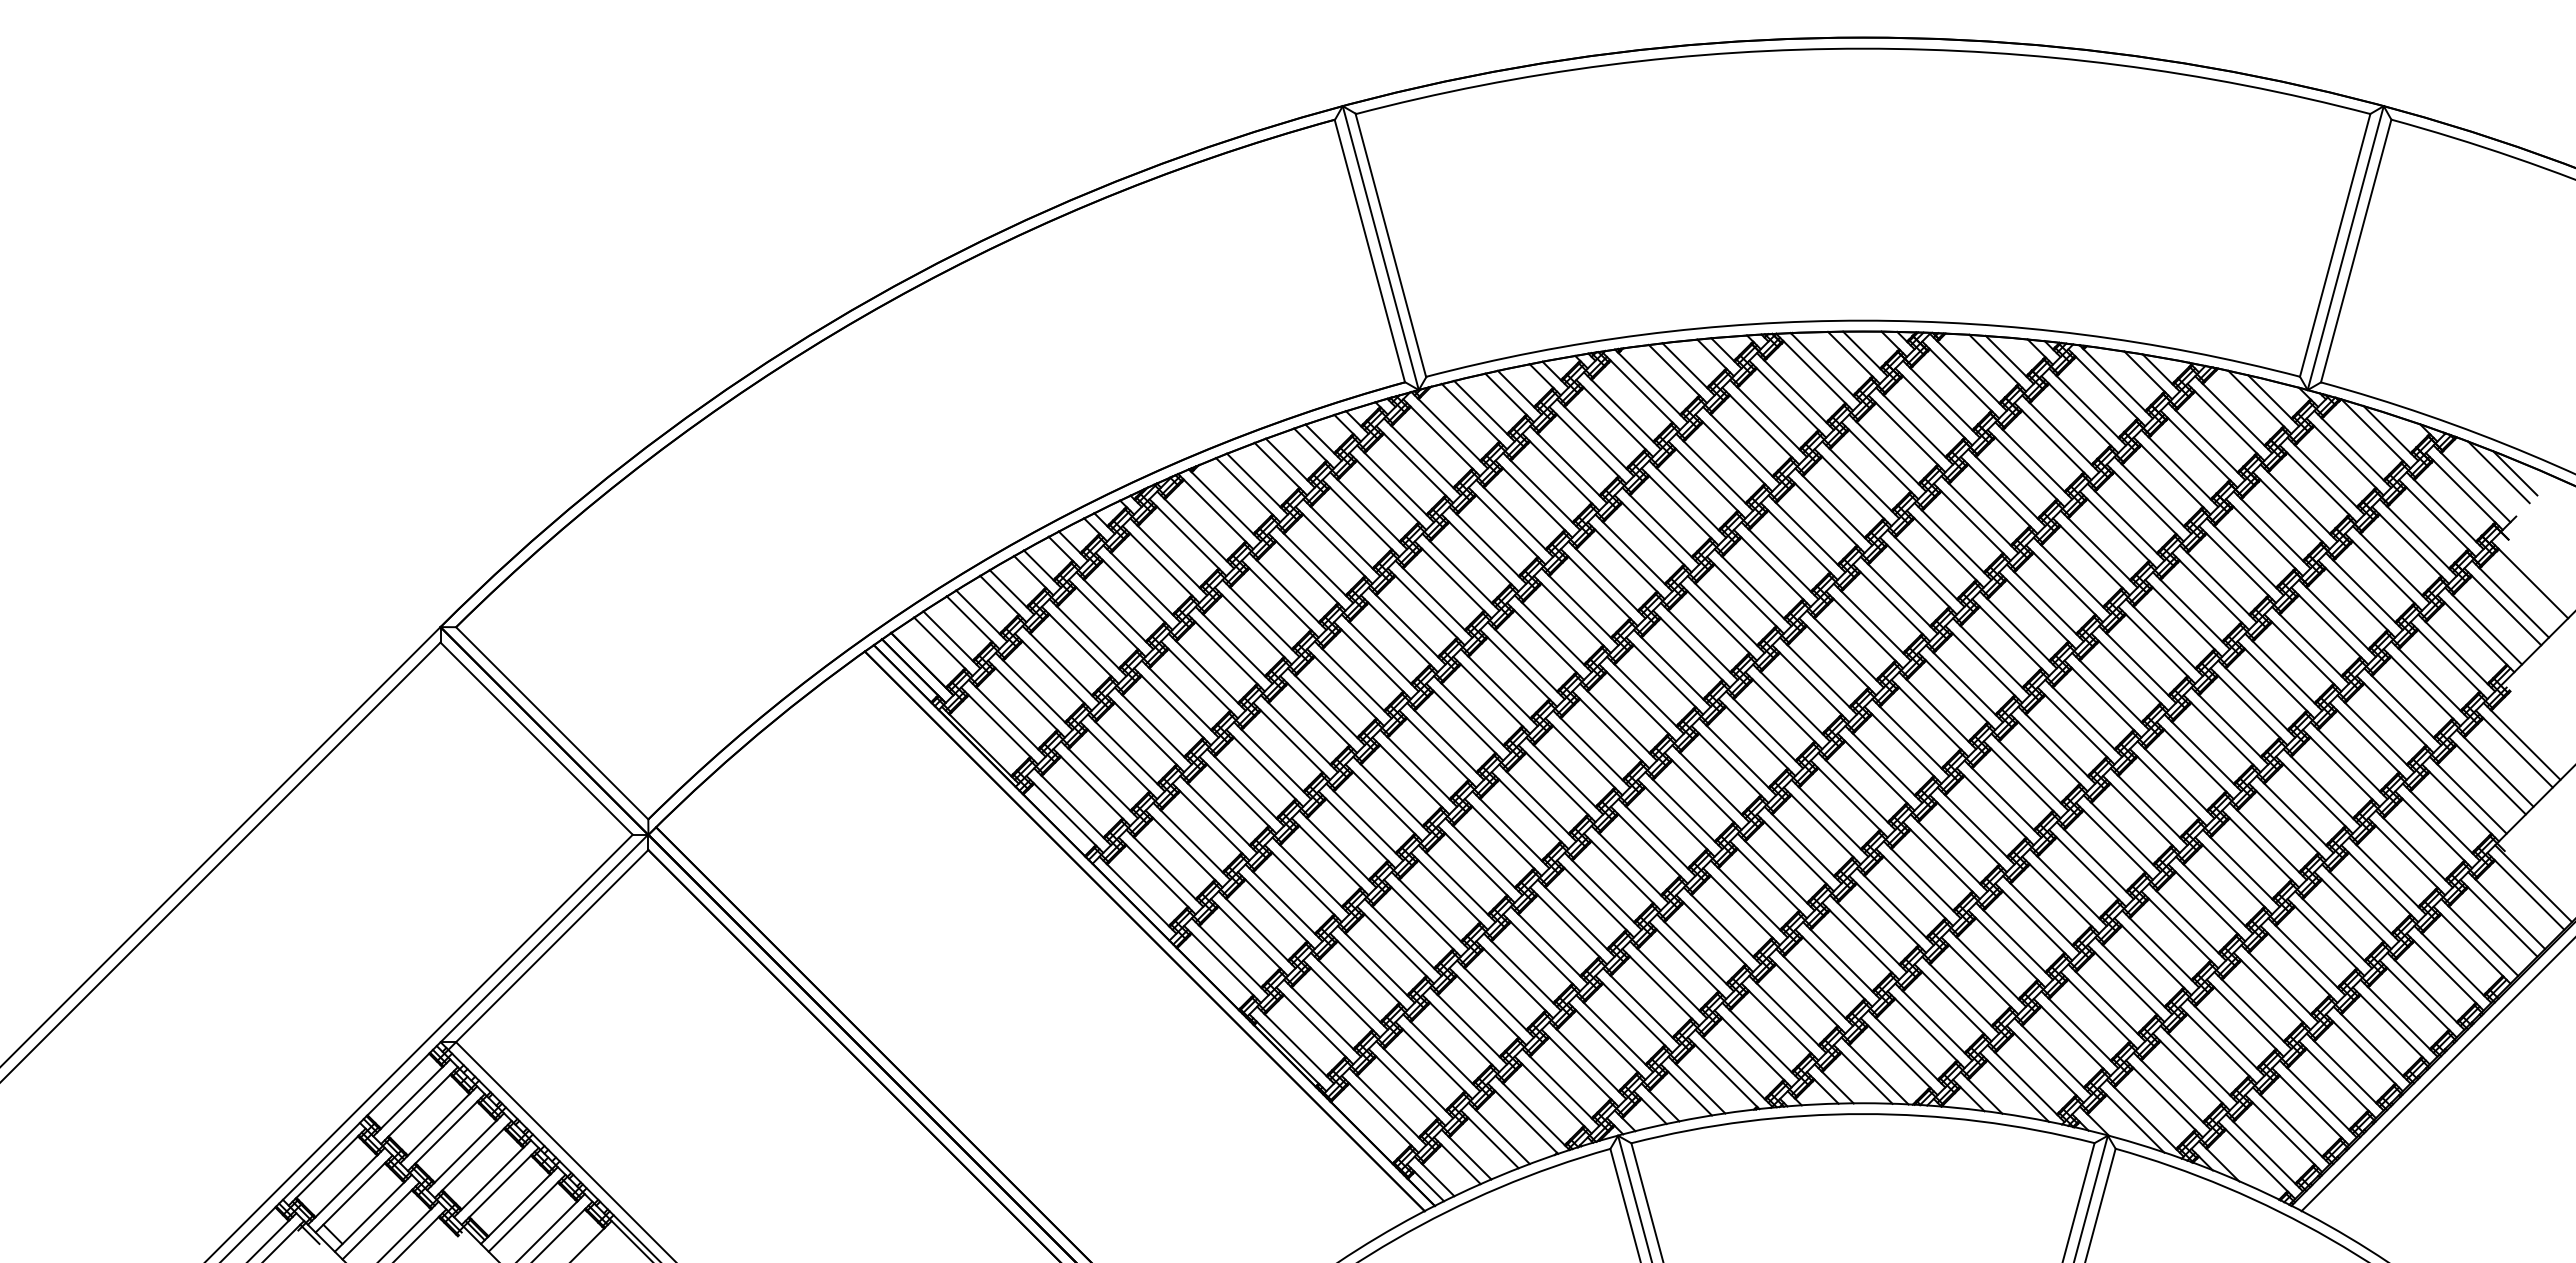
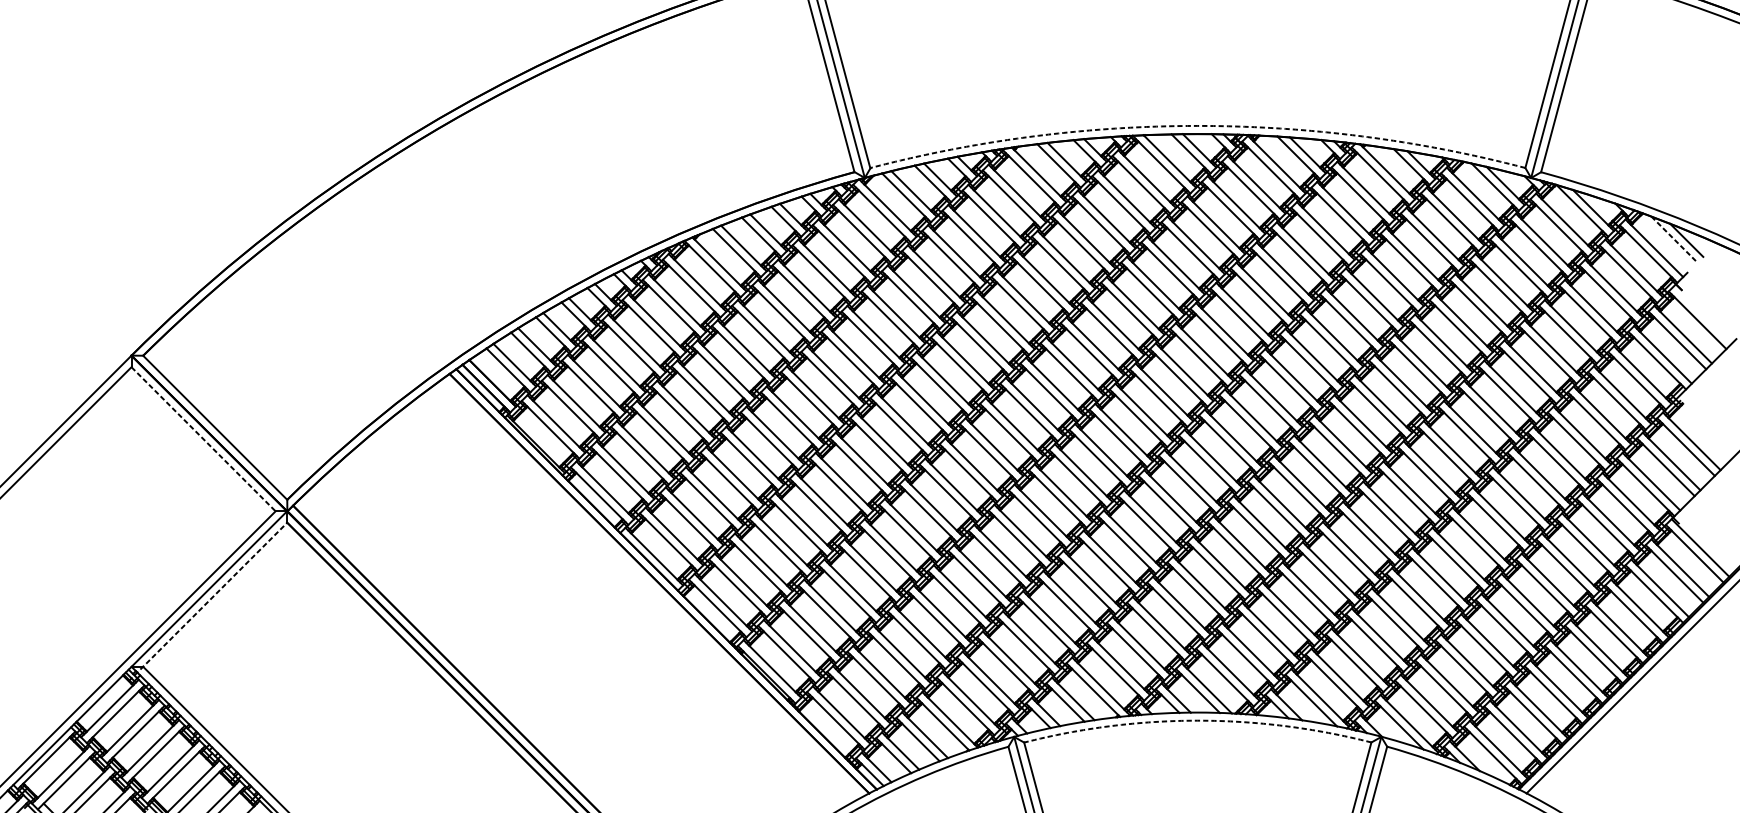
arc: (1863, 320) -> (1198, 125), solid -> dashed
line: (2498, 472) -> (1674, 239), solid -> dashed
line: (536, 738) -> (203, 439), solid -> dashed
line: (542, 955) -> (207, 601), solid -> dashed
arc: (1862, 1114) -> (1197, 721), solid -> dashed

